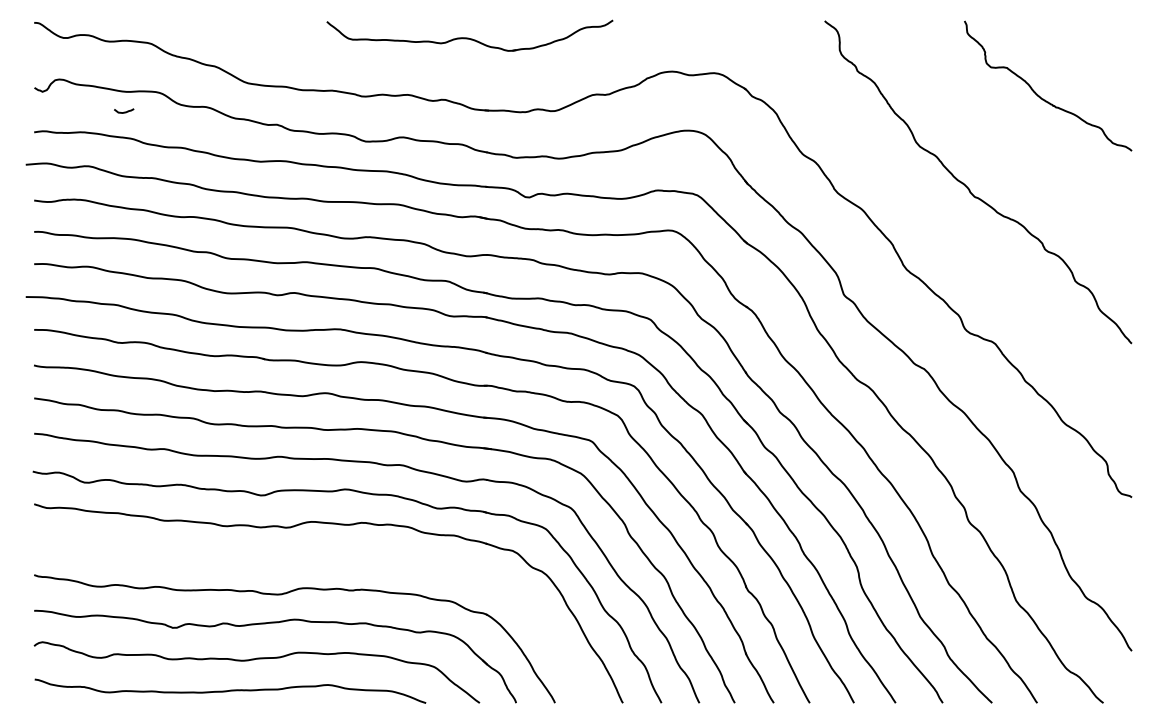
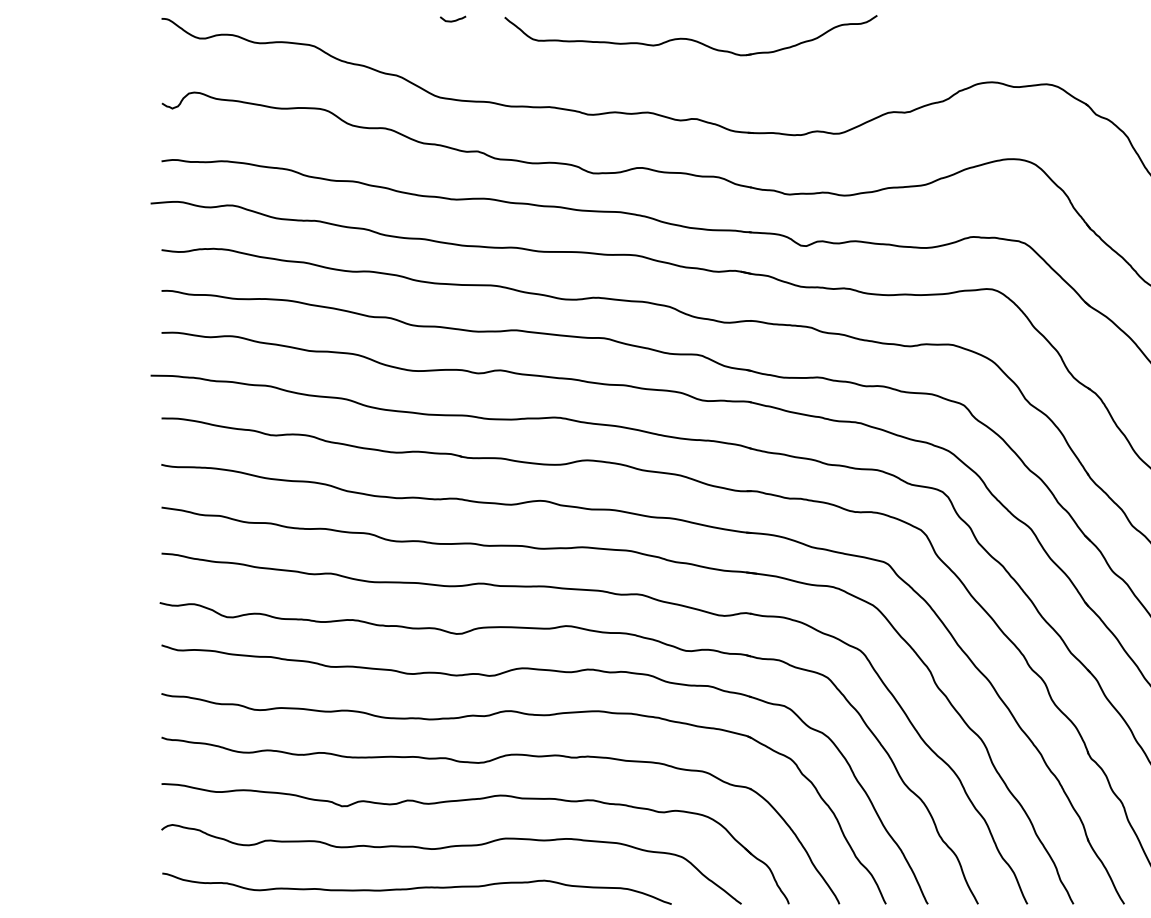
part: (469, 35) -> (690, 35), moved
curve: (124, 111) -> (453, 19), moved
part: (315, 558) -> (527, 715), added

